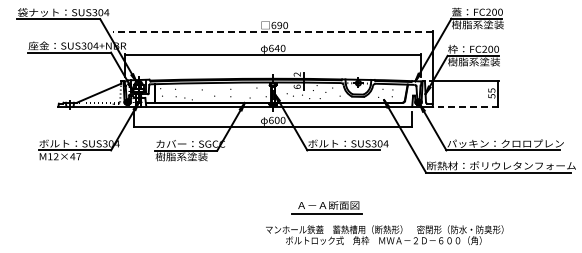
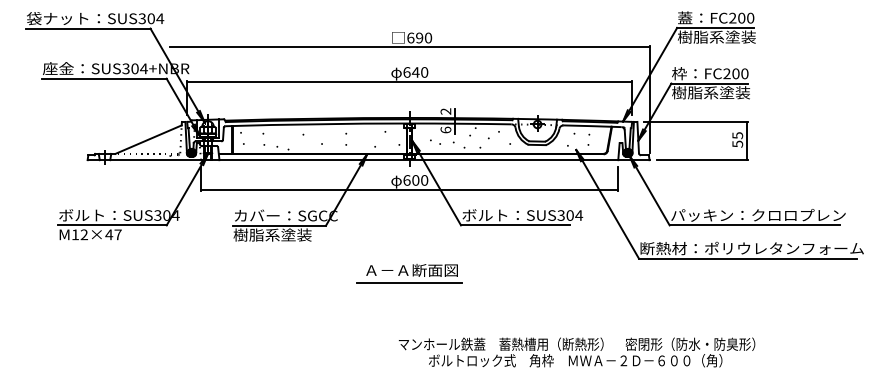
line: (273, 31) -> (410, 47), dashed -> solid
line: (468, 106) -> (702, 159), dashed -> solid
part: (326, 207) -> (408, 273), moved

